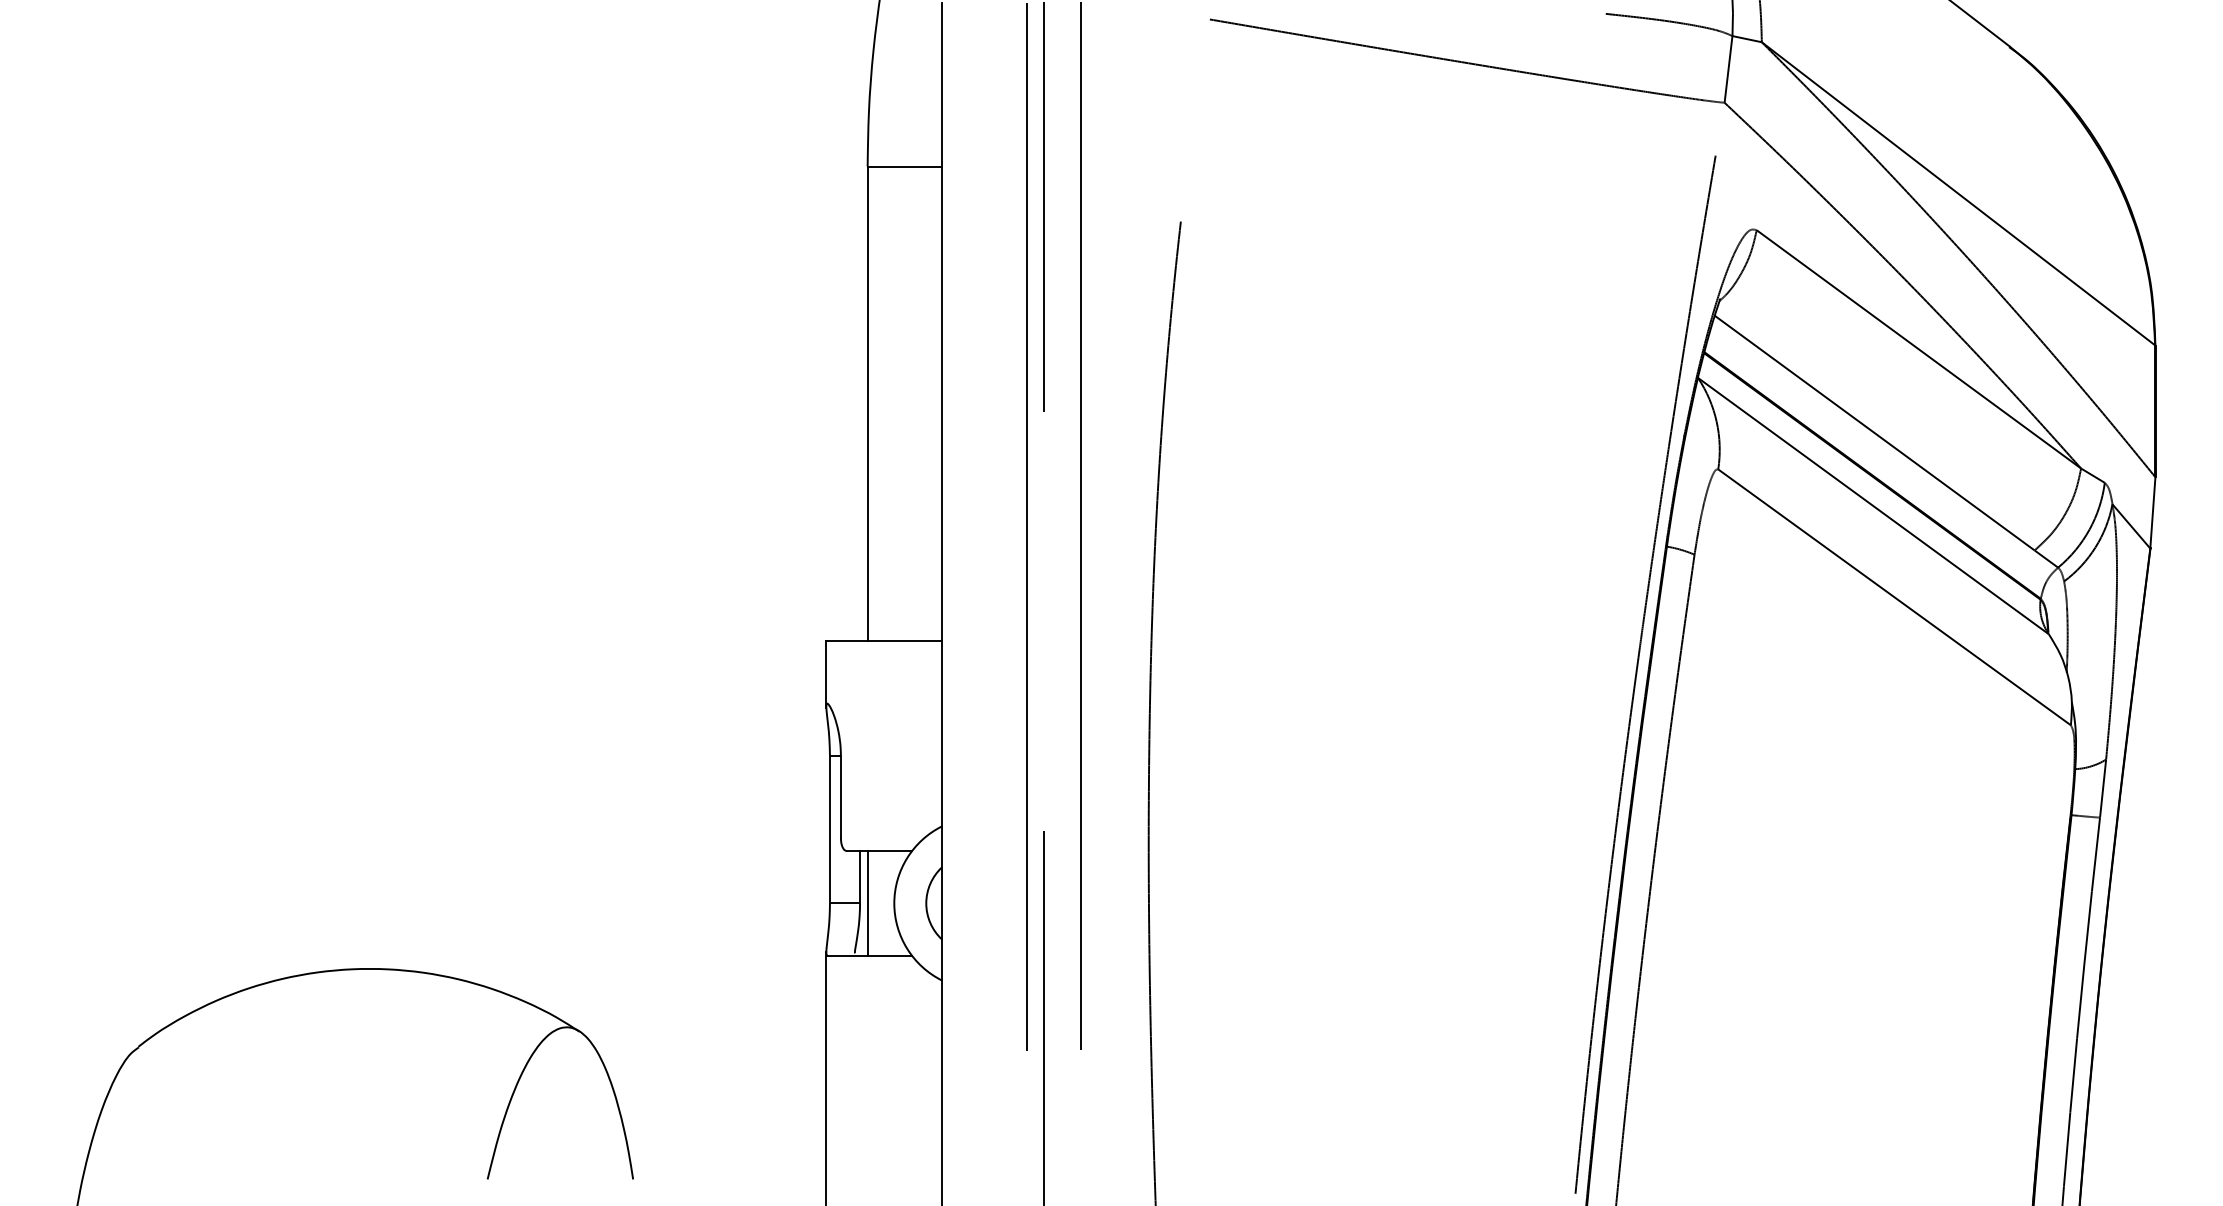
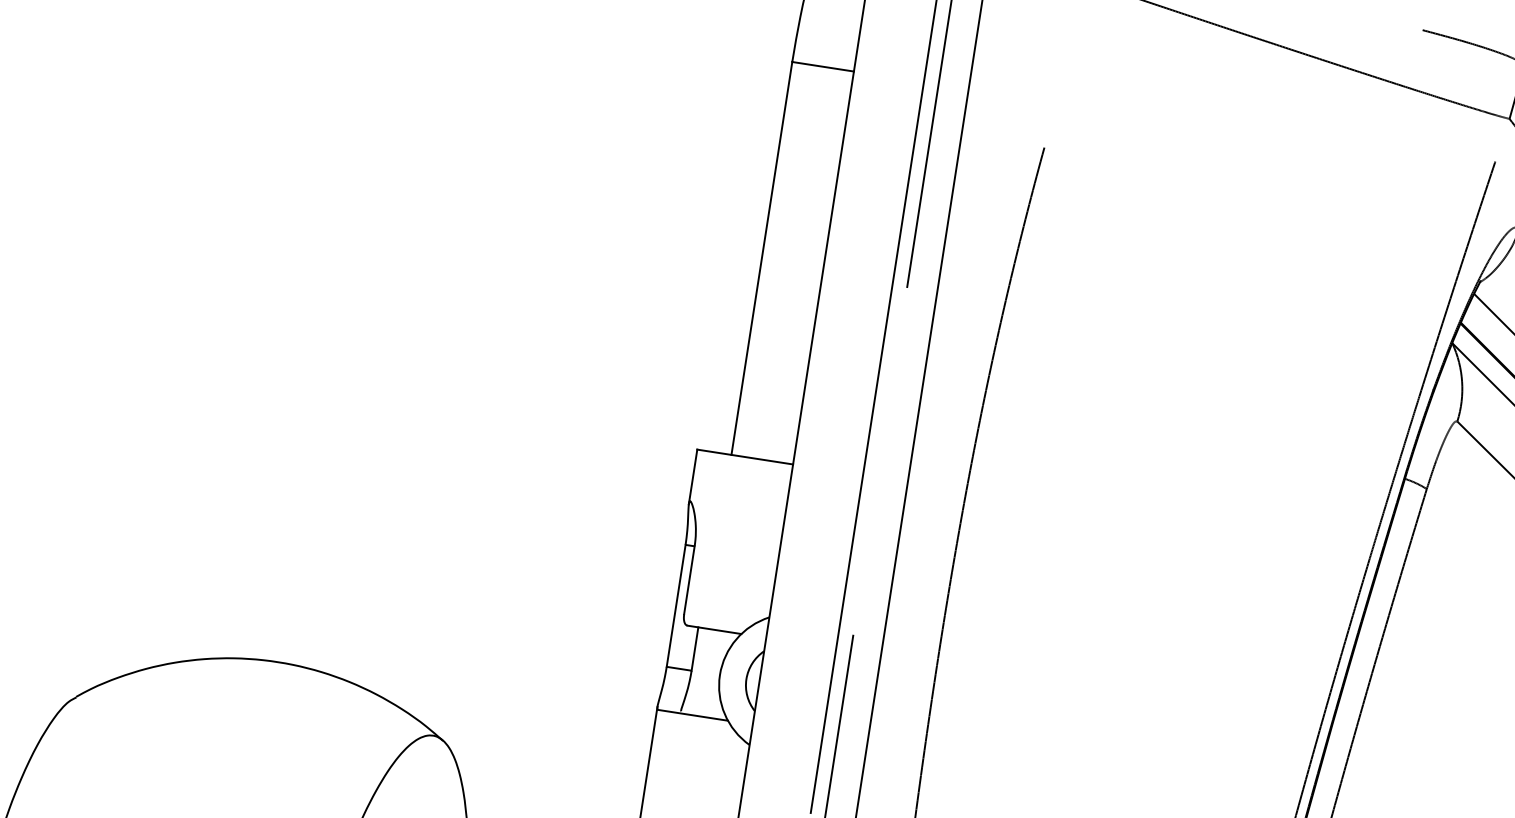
line: (867, 903) -> (697, 671), removed

